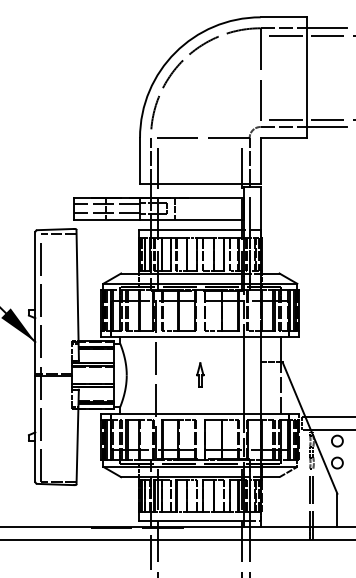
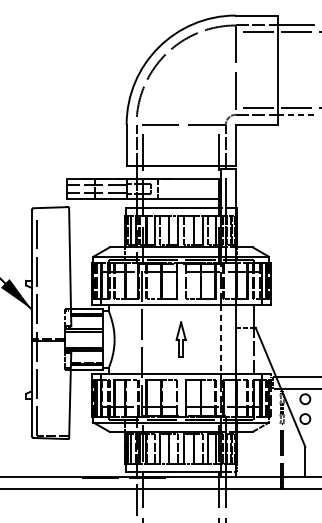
line: (326, 126) -> (295, 114), solid -> dashed
line: (58, 234) -> (52, 212), removed
part: (200, 374) -> (181, 338), size x1.6
line: (244, 375) -> (221, 339), solid -> dashed

